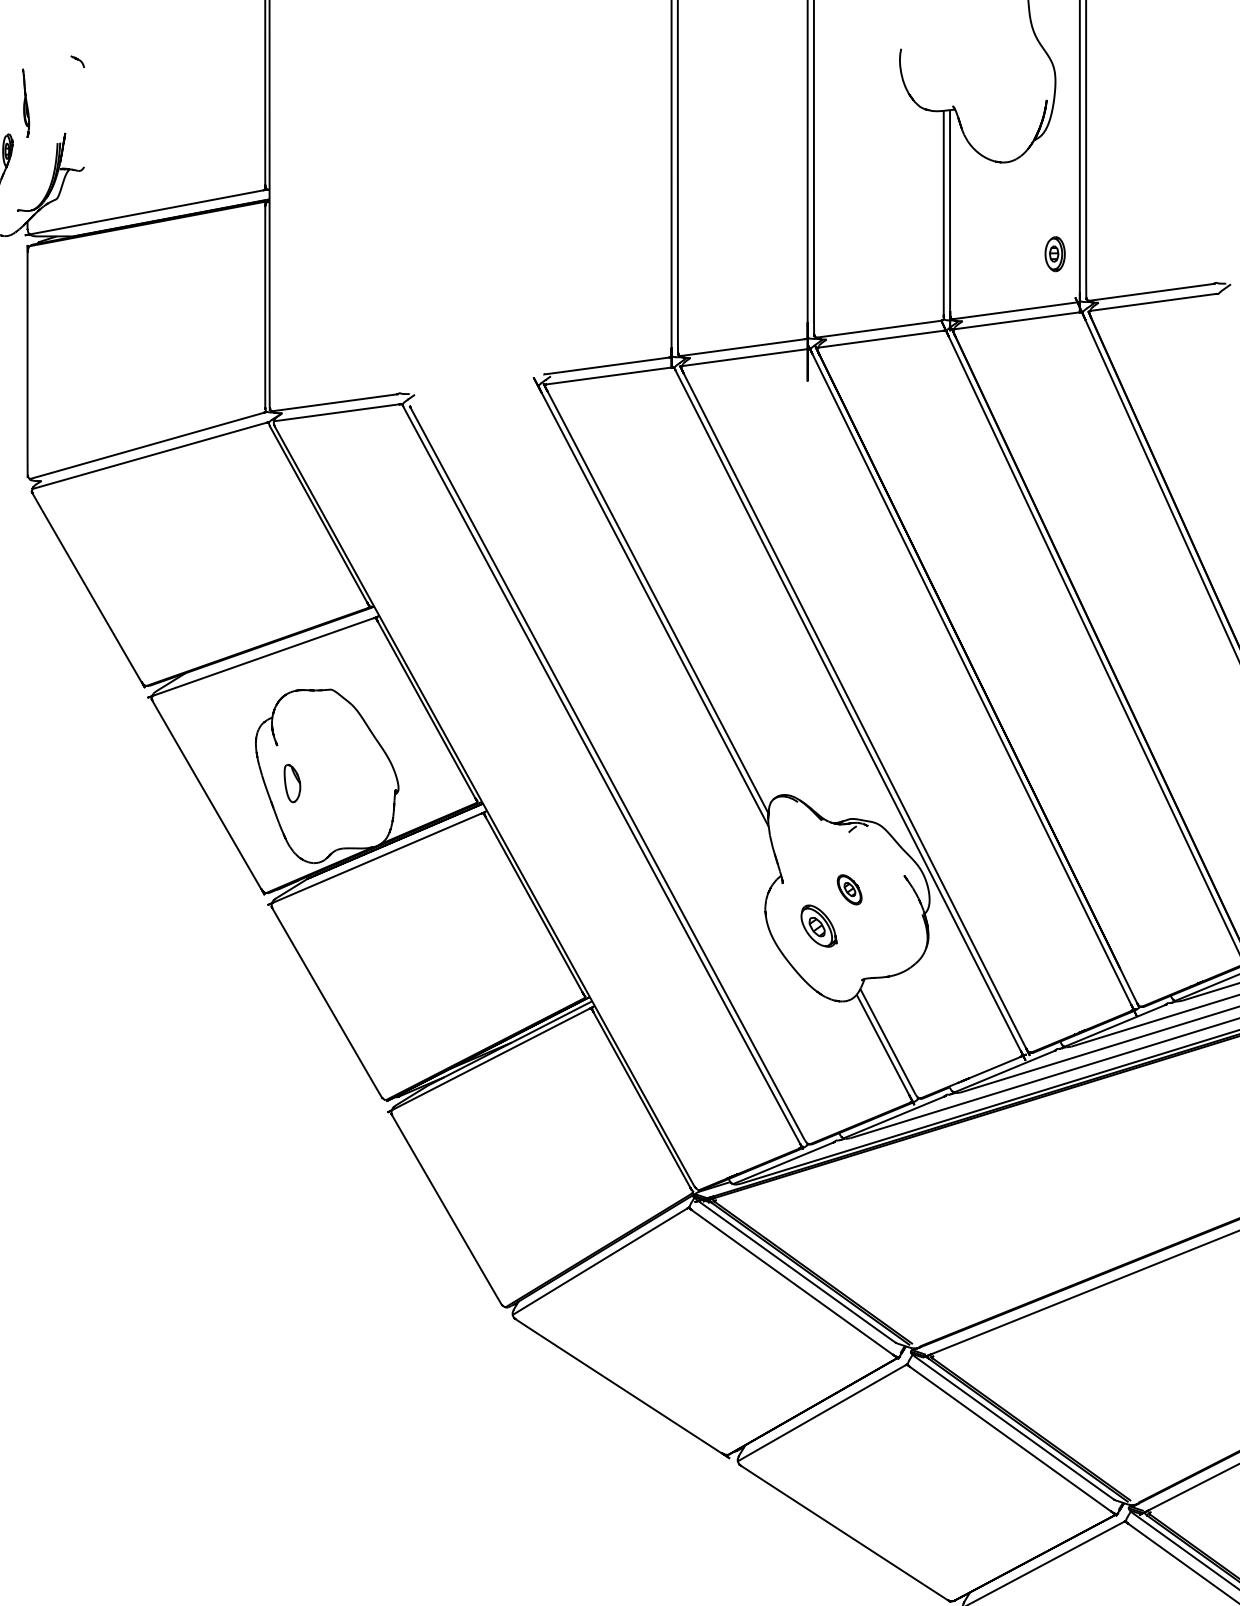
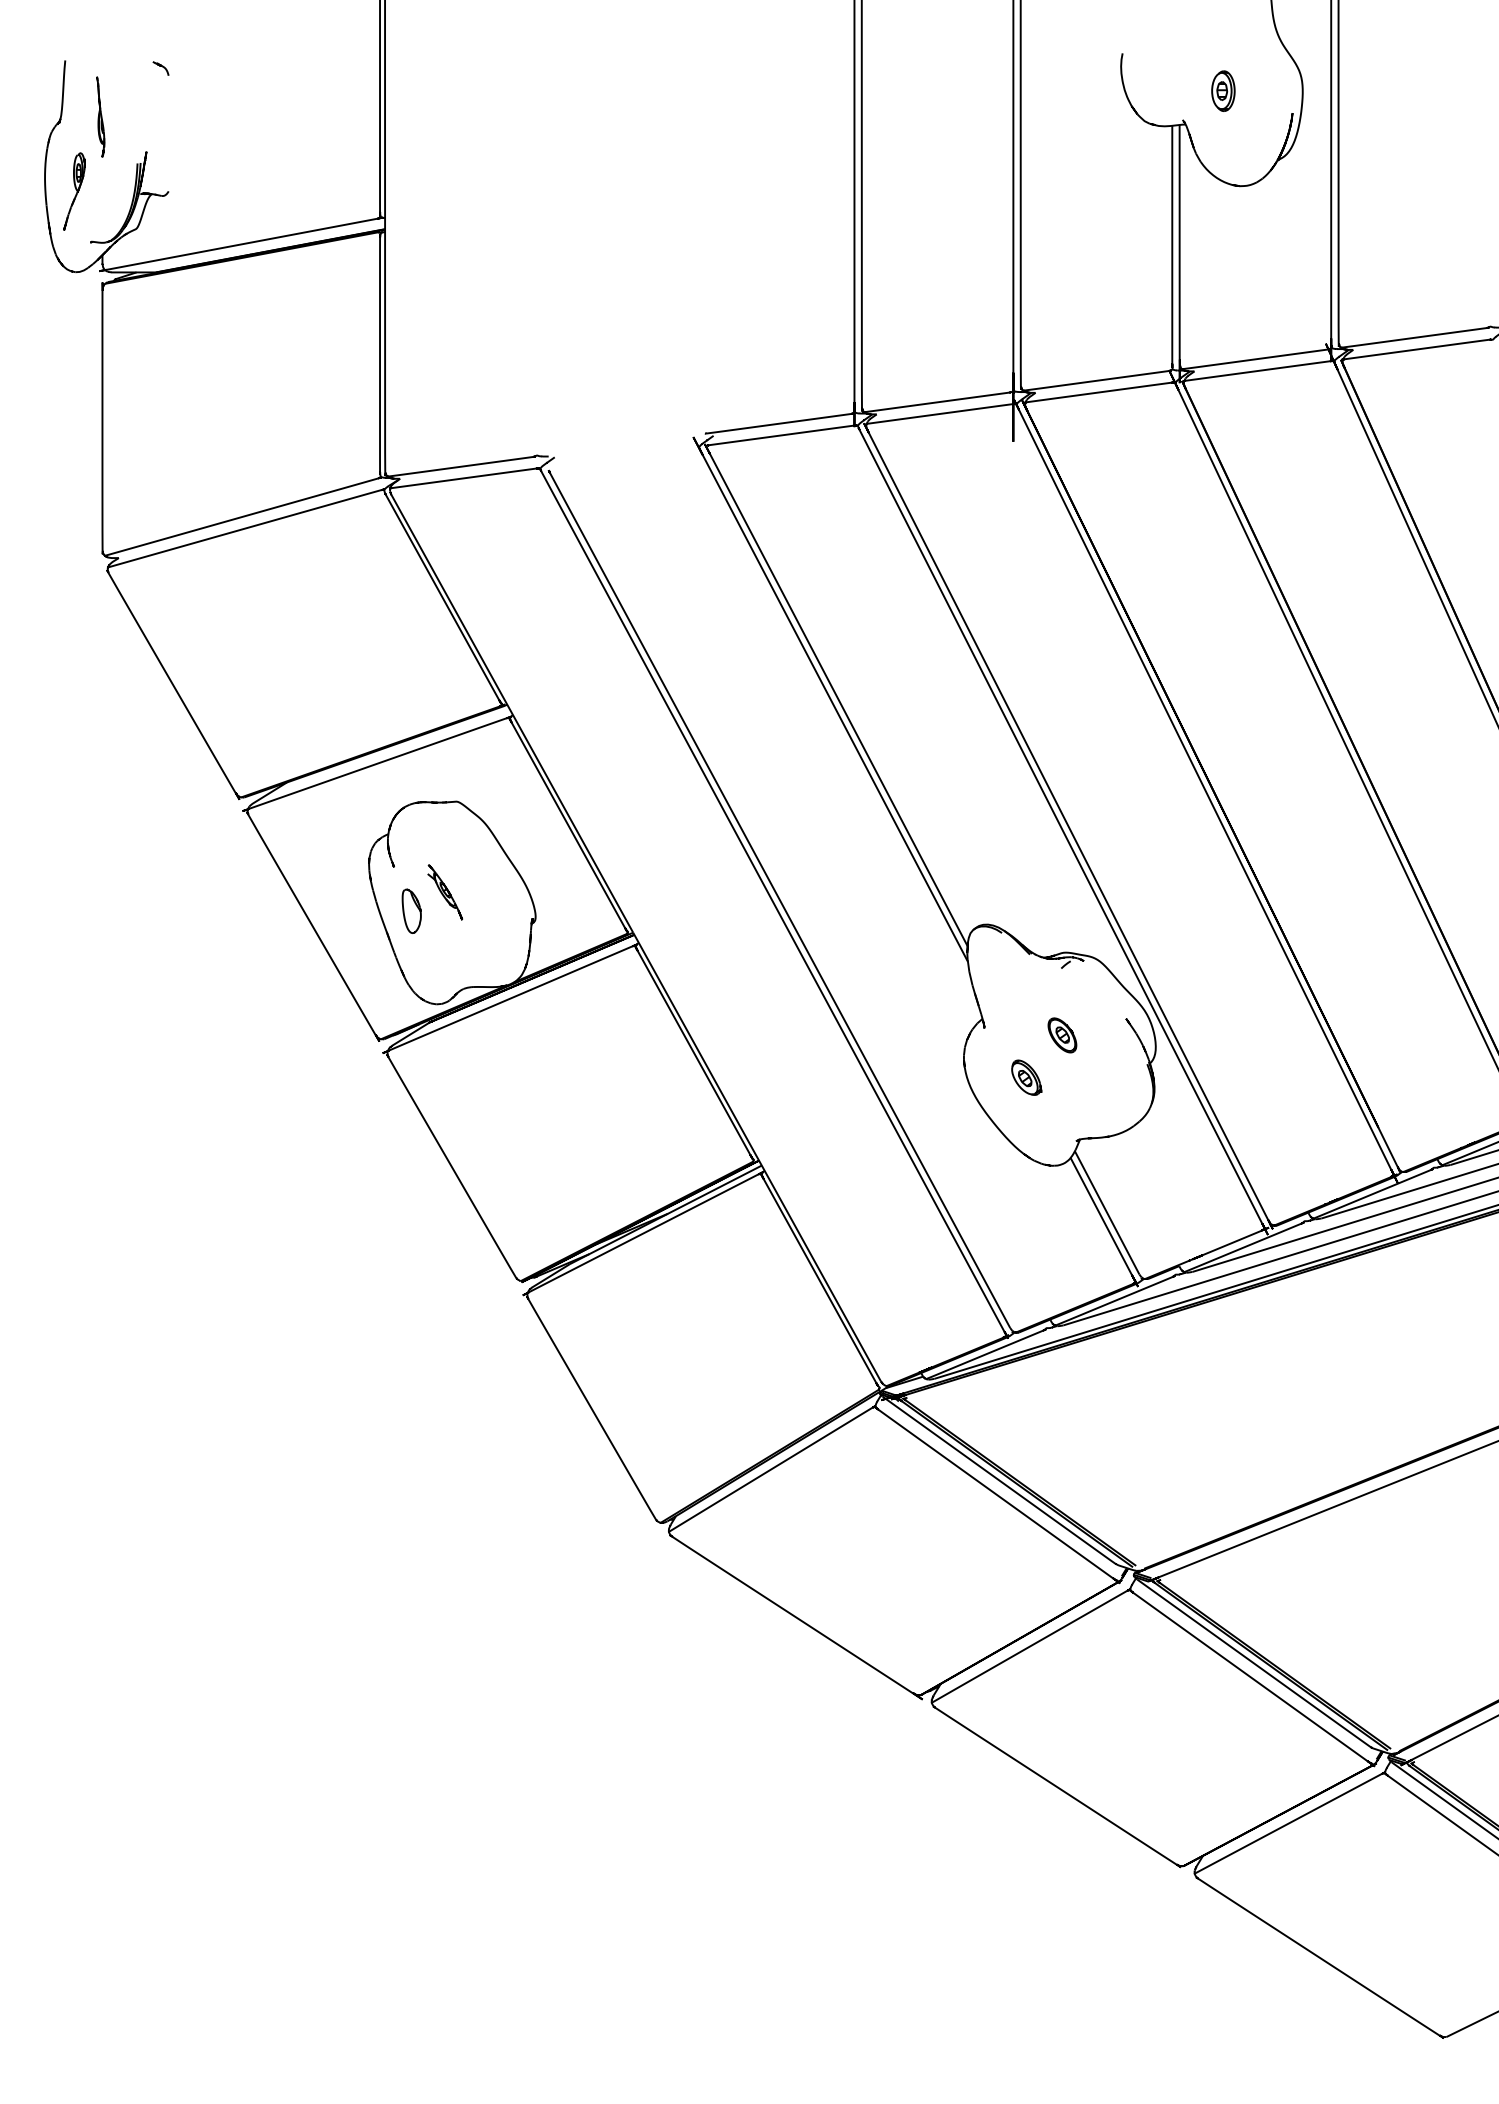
part: (1055, 253) -> (1223, 90), moved
part: (320, 767) -> (444, 892), added
part: (818, 925) -> (1026, 1077), size x0.71

